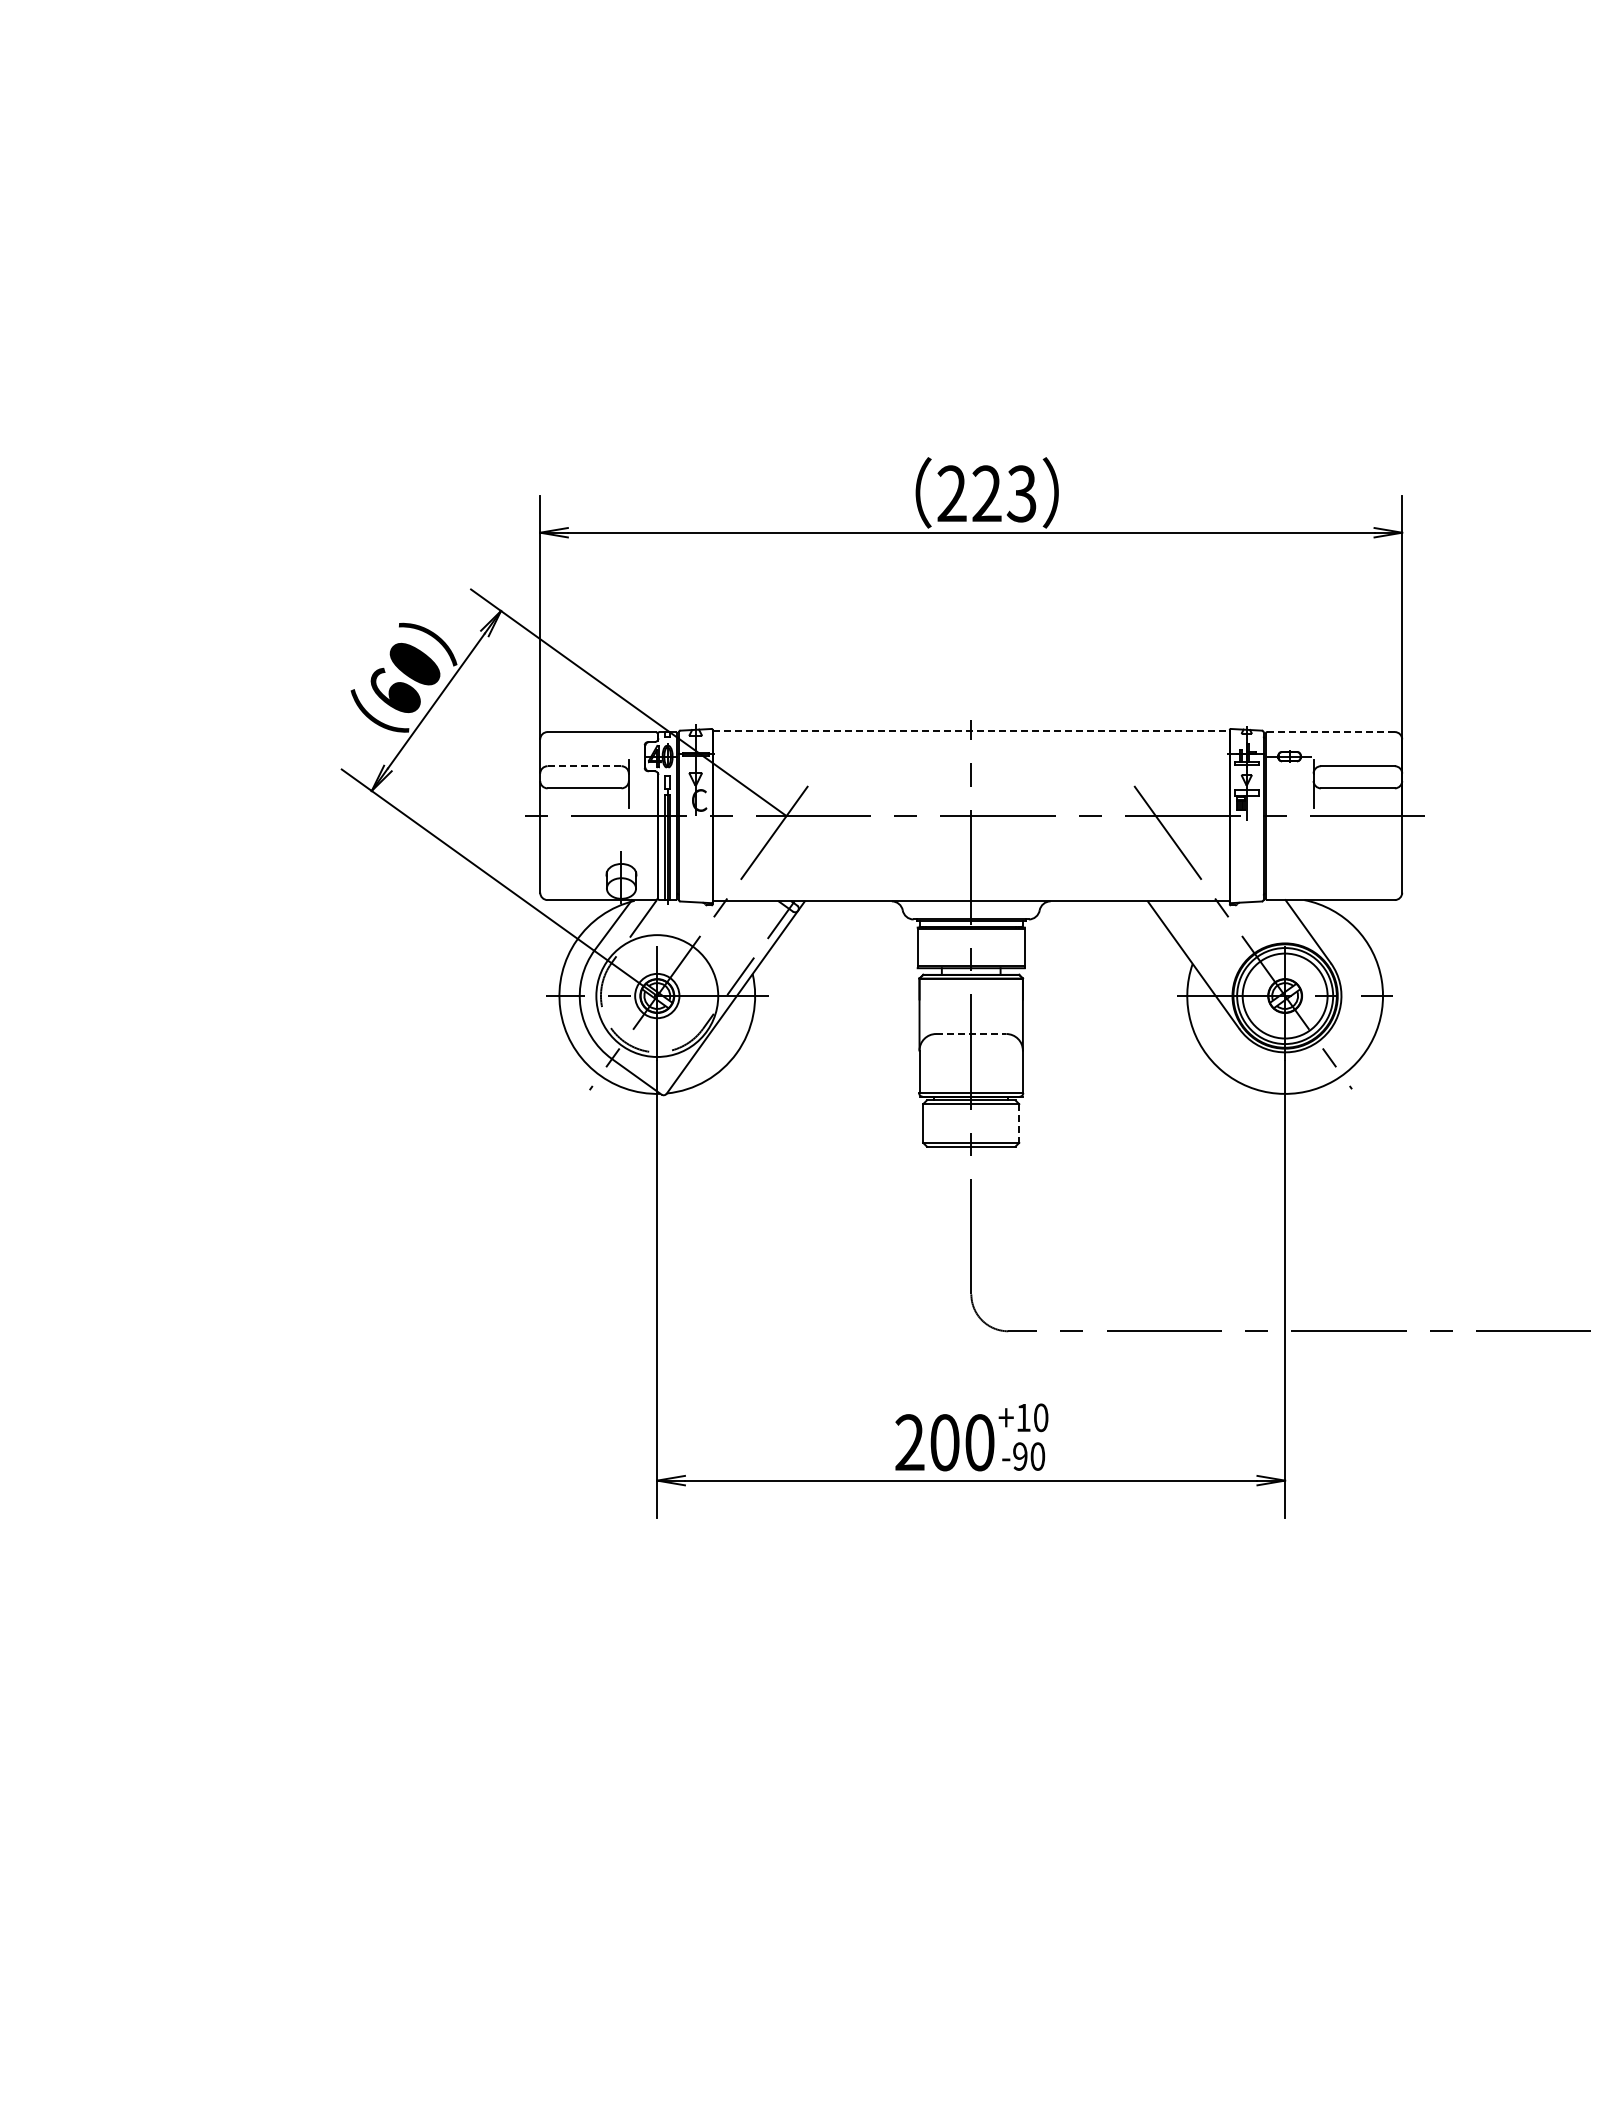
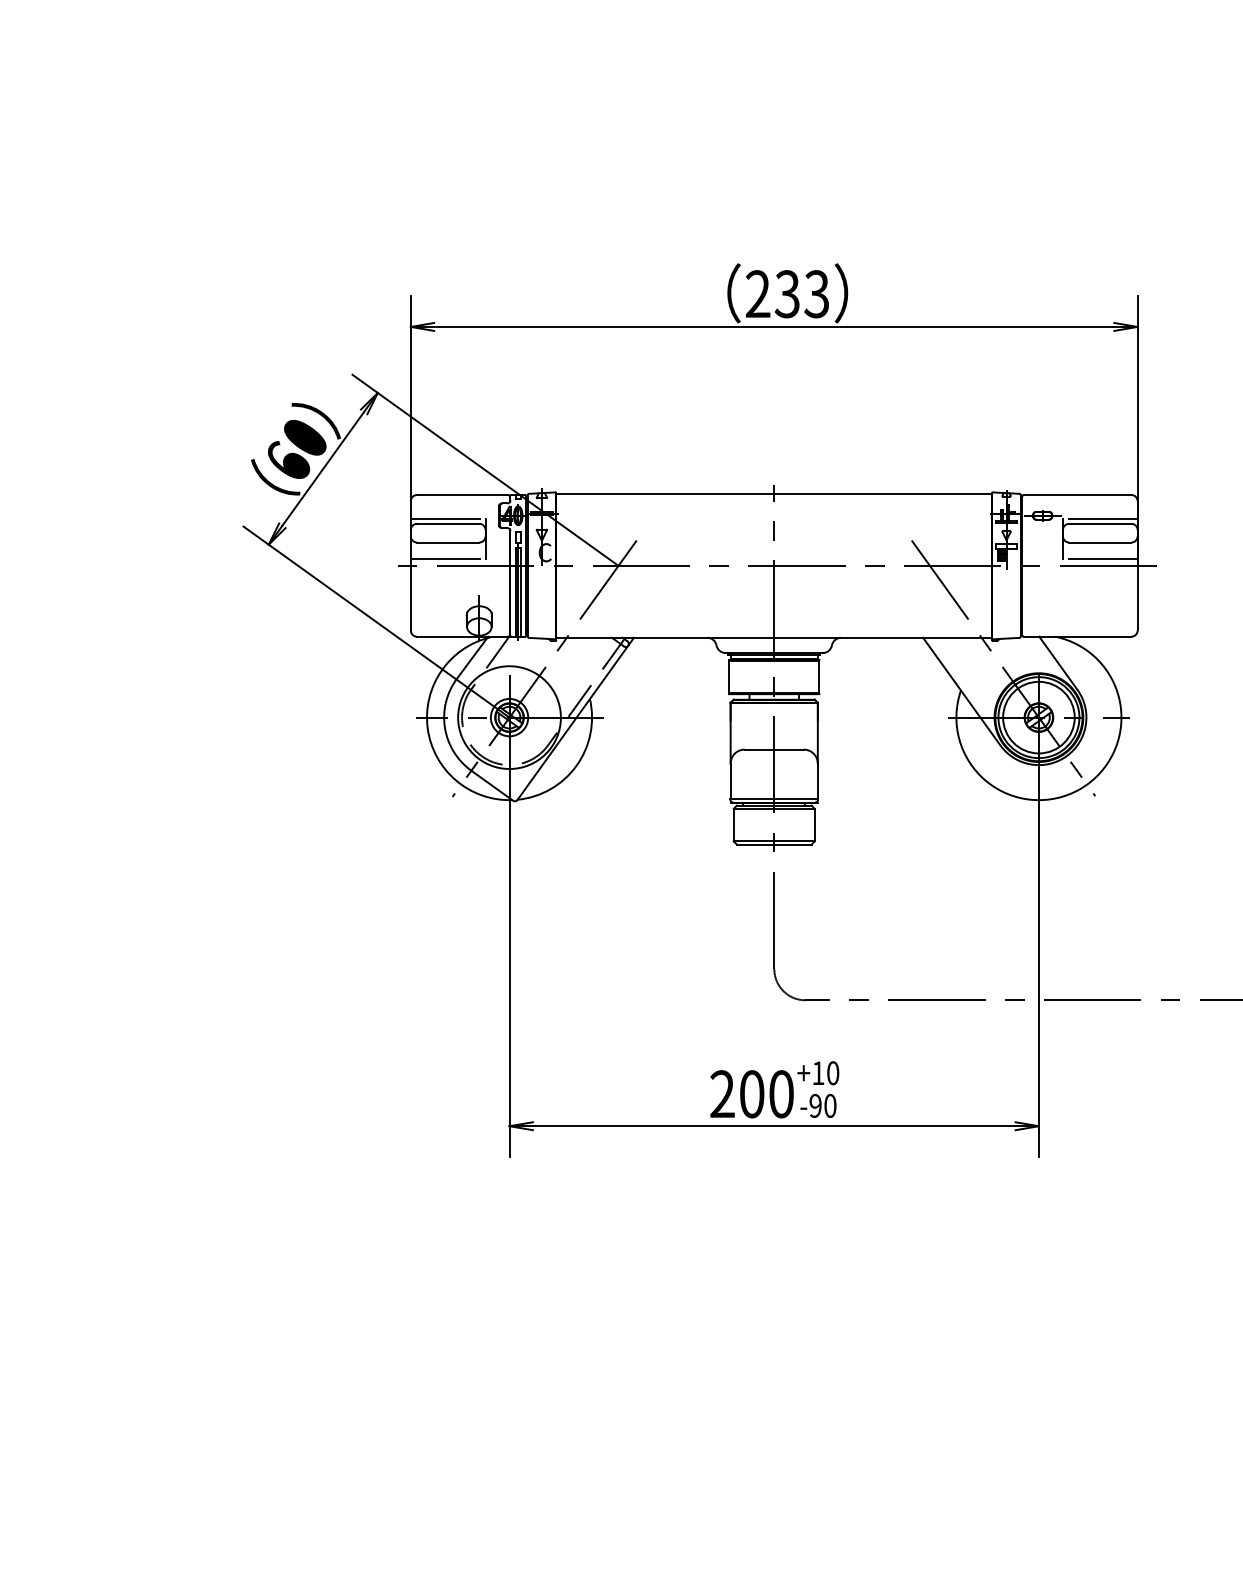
text: (986, 493) -> (787, 293), 223 -> 233
line: (971, 730) -> (774, 493), dashed -> solid
line: (1331, 732) -> (1078, 495), dashed -> solid
line: (580, 760) -> (444, 519), added
line: (1361, 760) -> (1103, 519), added
line: (584, 766) -> (448, 524), dashed -> solid
line: (580, 808) -> (444, 559), added
line: (1361, 808) -> (1103, 559), added
line: (971, 1034) -> (774, 750), dashed -> solid
line: (1019, 1124) -> (814, 825), dashed -> solid

